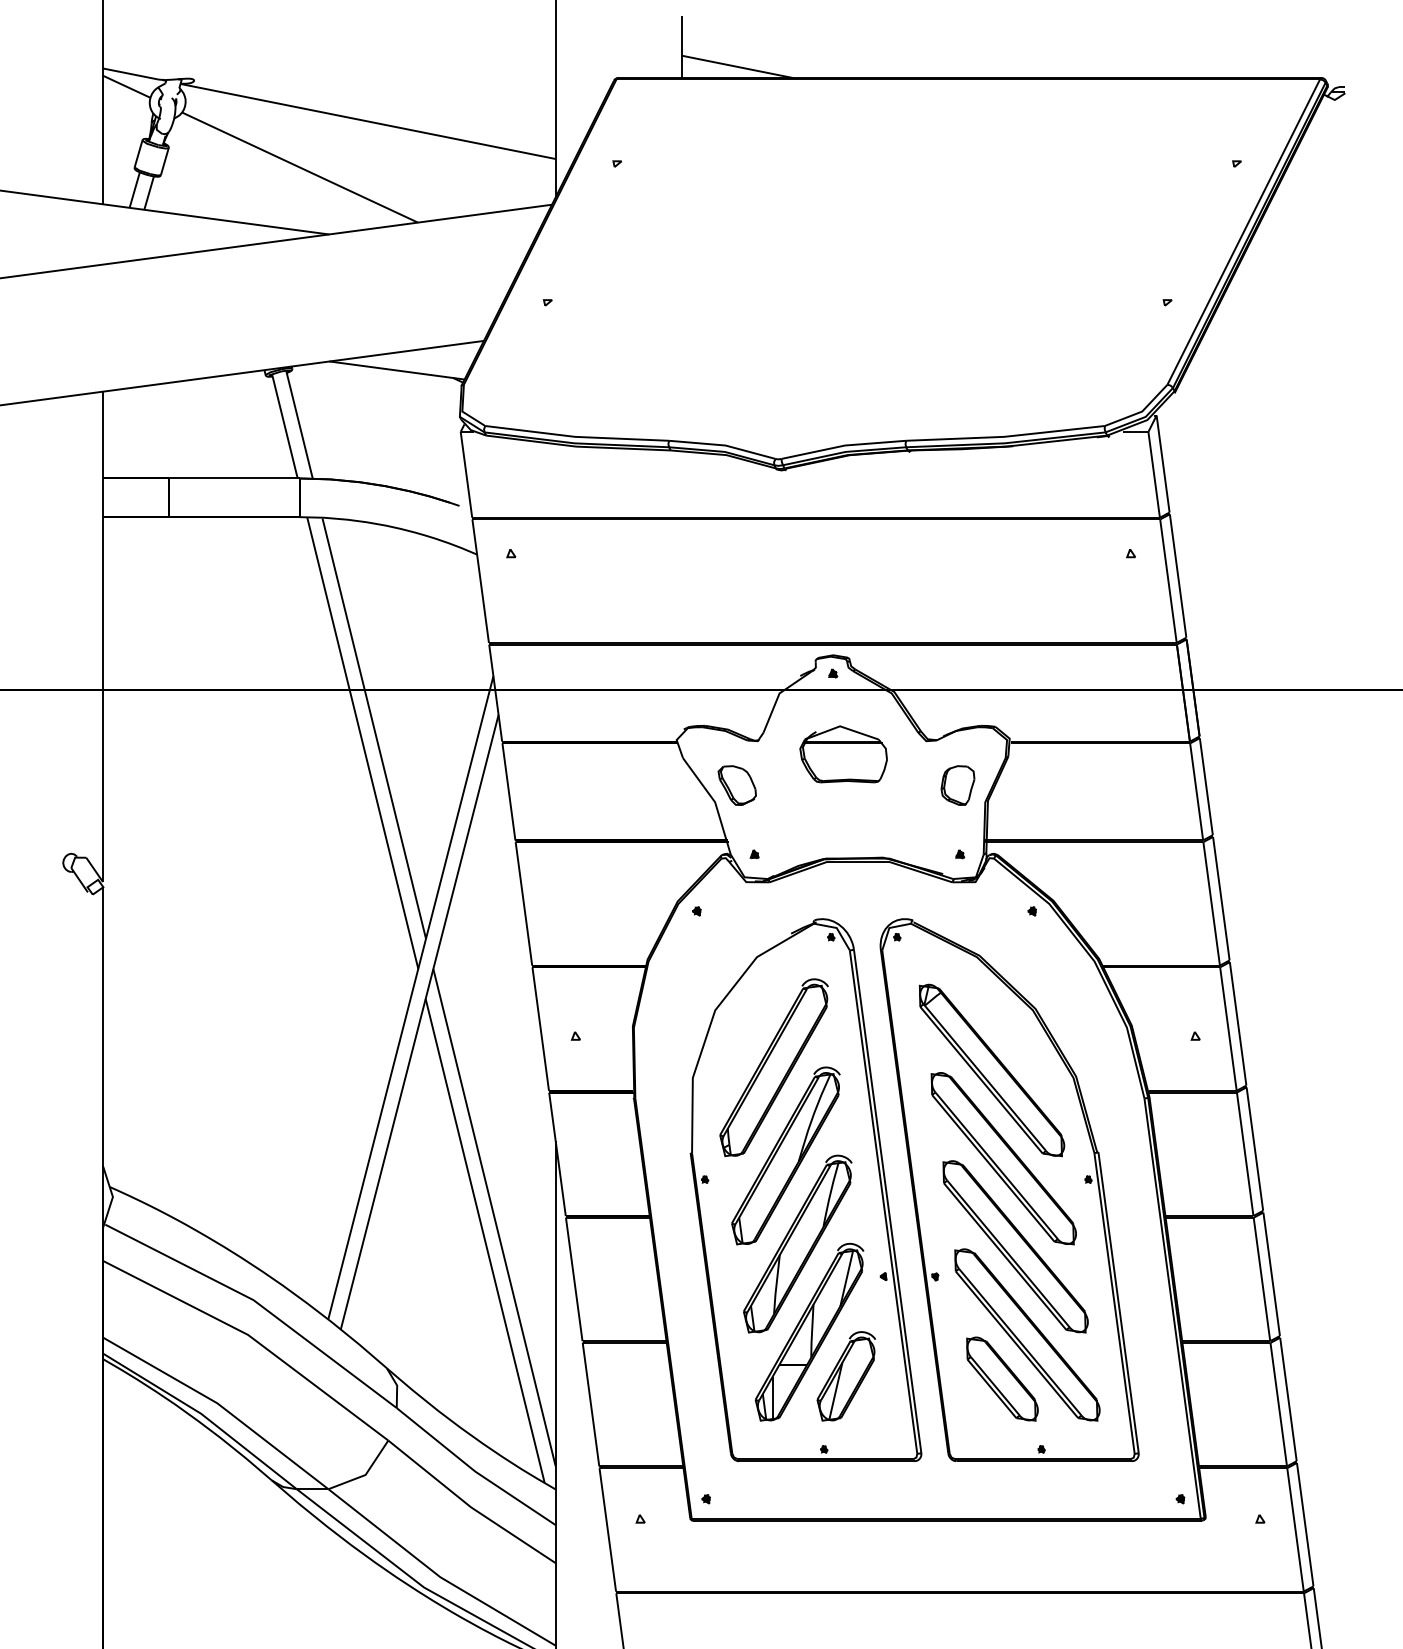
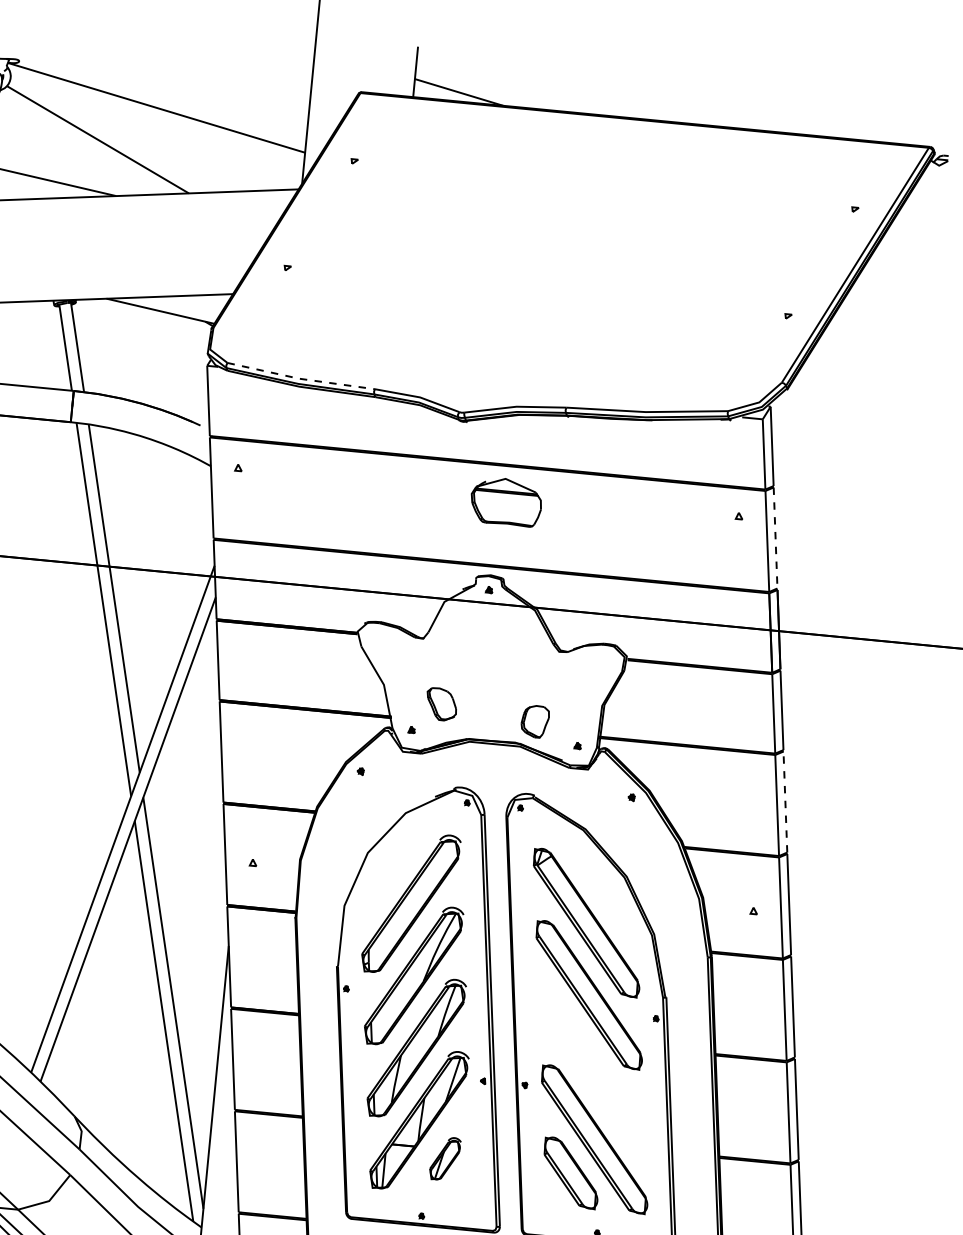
line: (576, 436) -> (300, 378), solid -> dashed
line: (1178, 576) -> (775, 538), solid -> dashed
part: (843, 754) -> (506, 501), moved
part: (736, 785) -> (441, 704), moved
part: (957, 785) -> (534, 721), moved
line: (1221, 898) -> (785, 801), solid -> dashed
part: (1015, 1246) -> (592, 1067), removed
part: (845, 1376) -> (444, 1158), size x0.6

